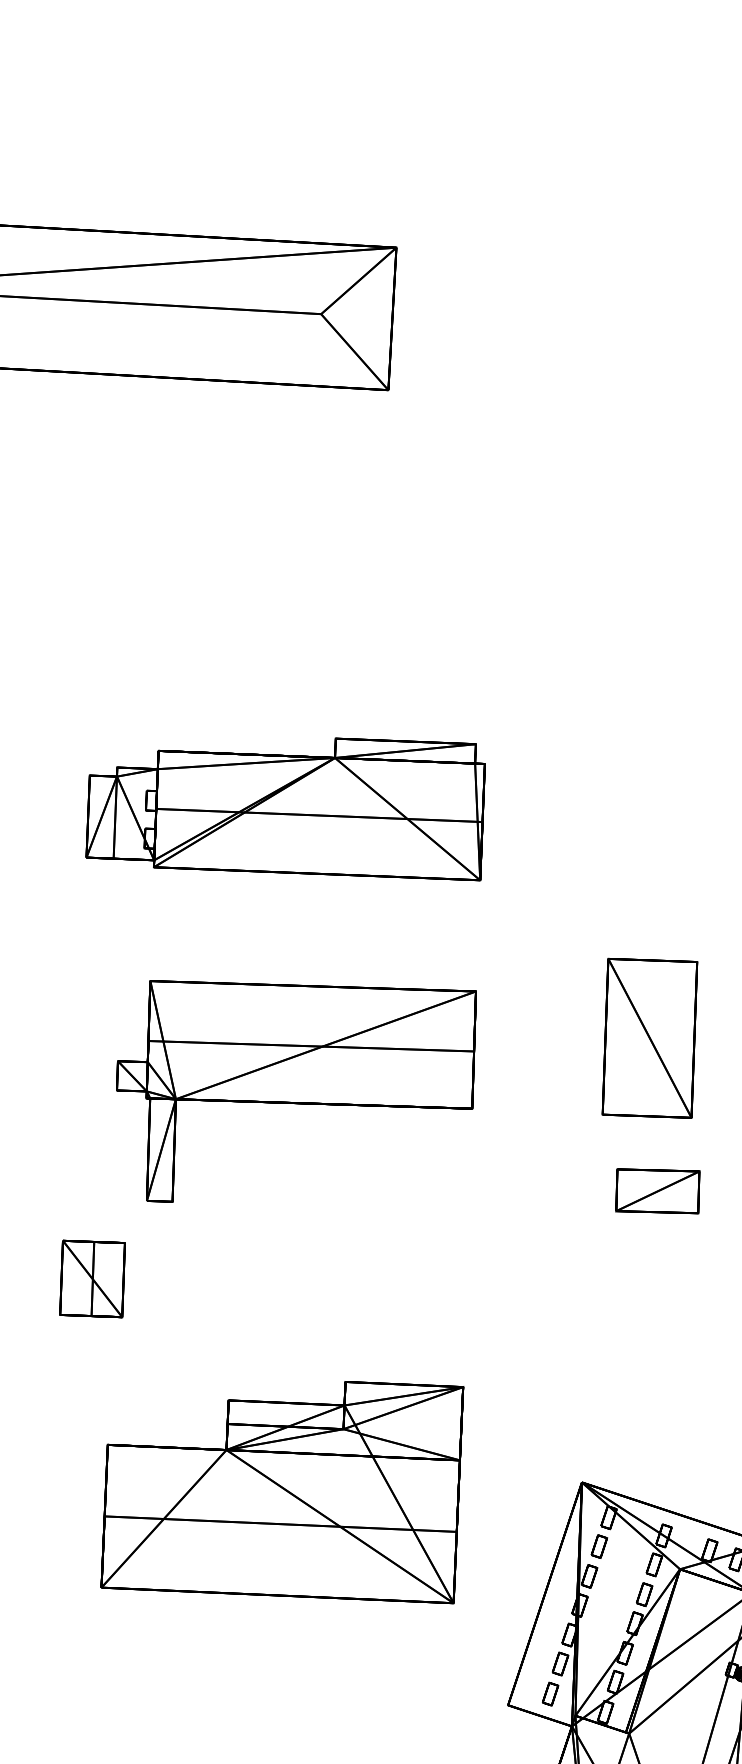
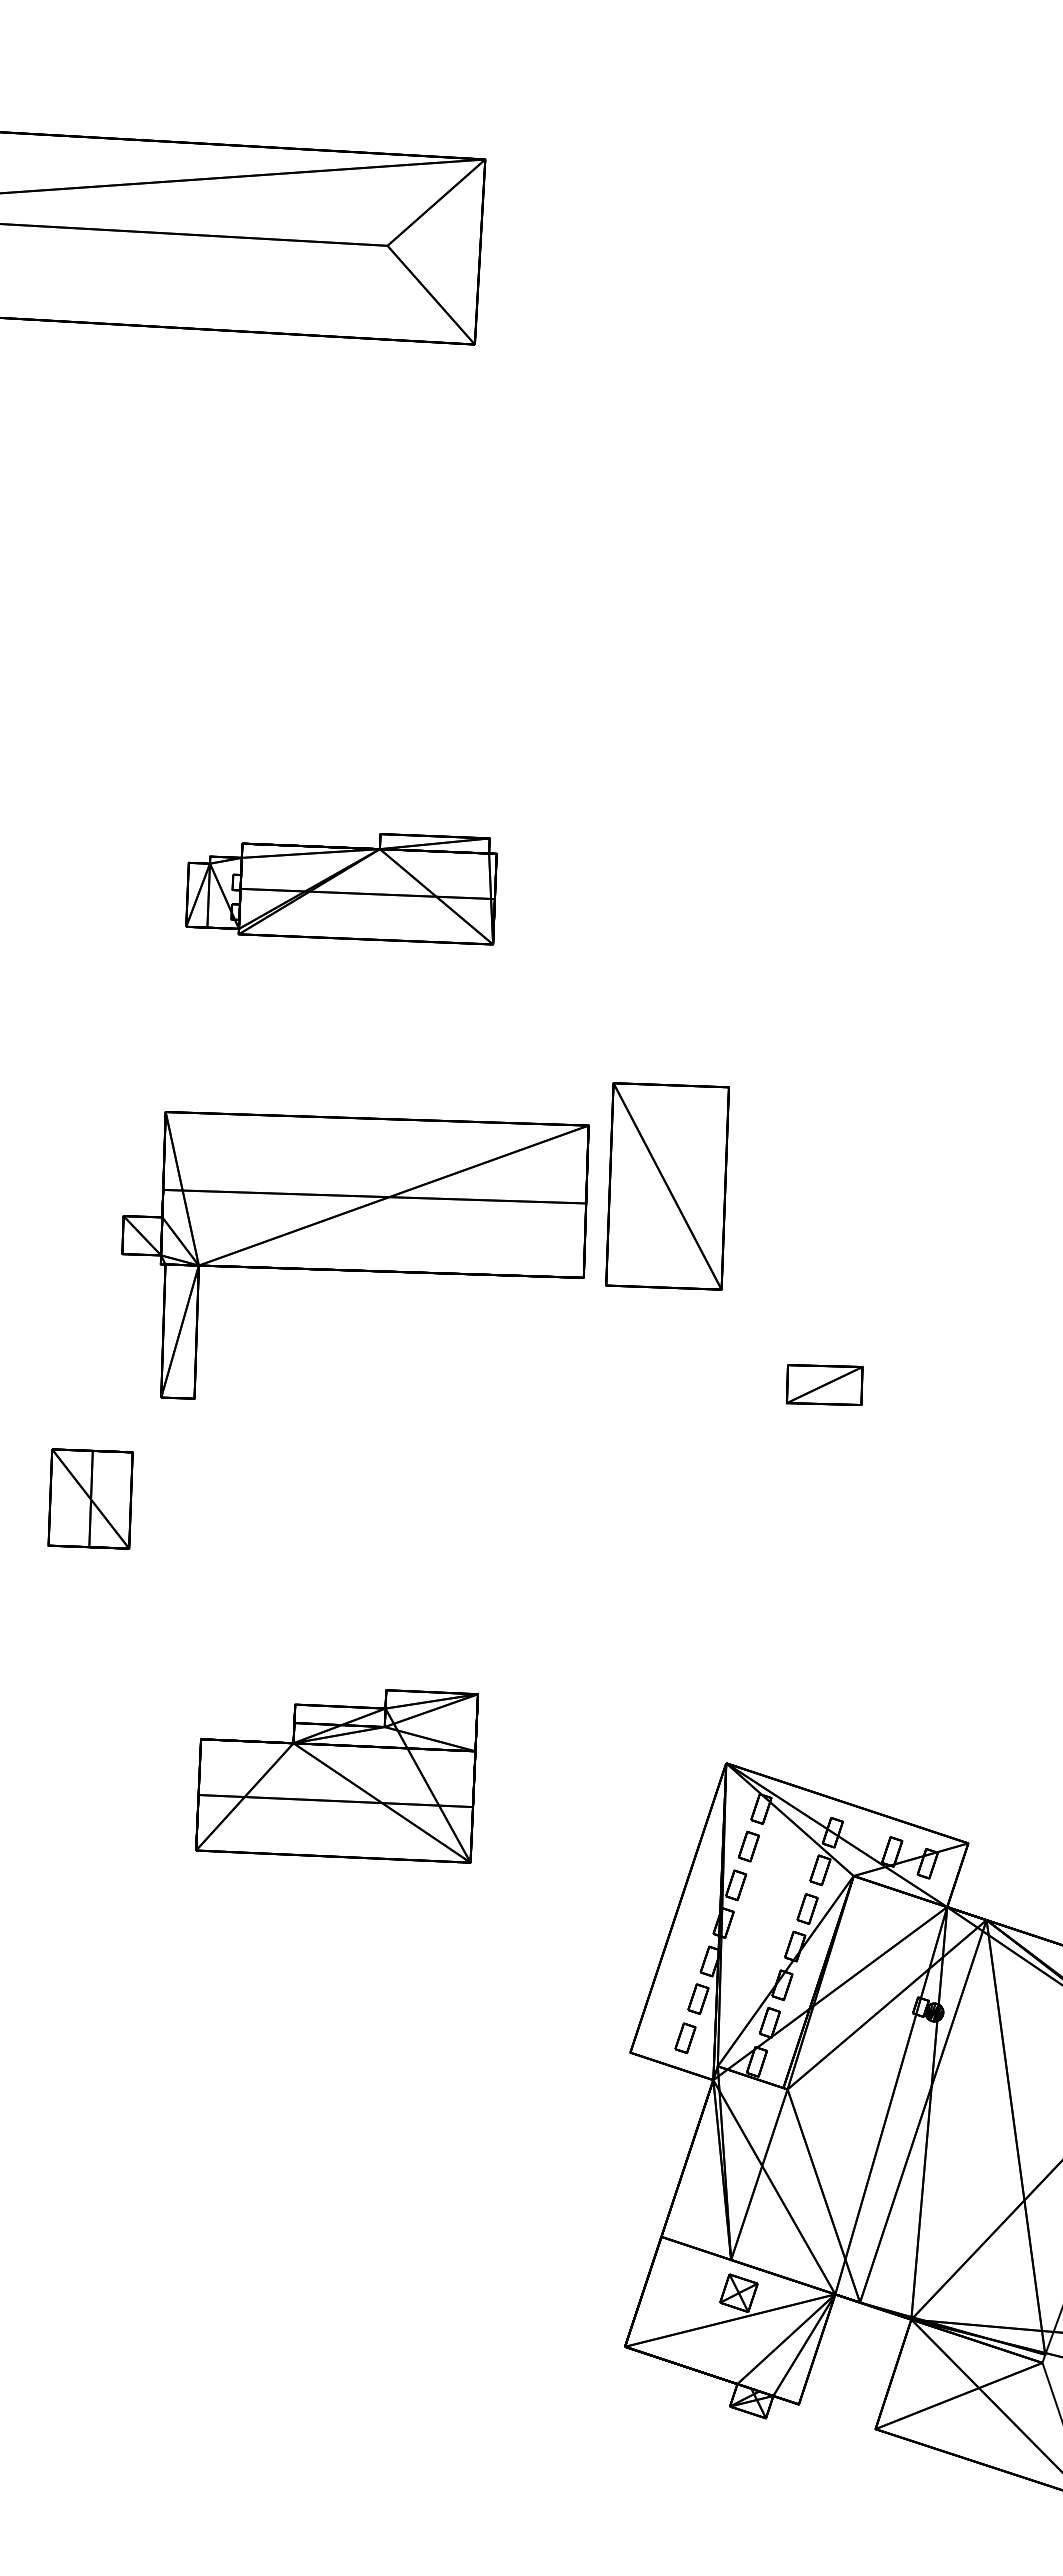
part: (285, 809) -> (341, 889), size x0.6
part: (649, 1038) -> (667, 1186), moved
part: (657, 1190) -> (824, 1384), size x0.7
part: (281, 1492) -> (336, 1776), size x0.6

